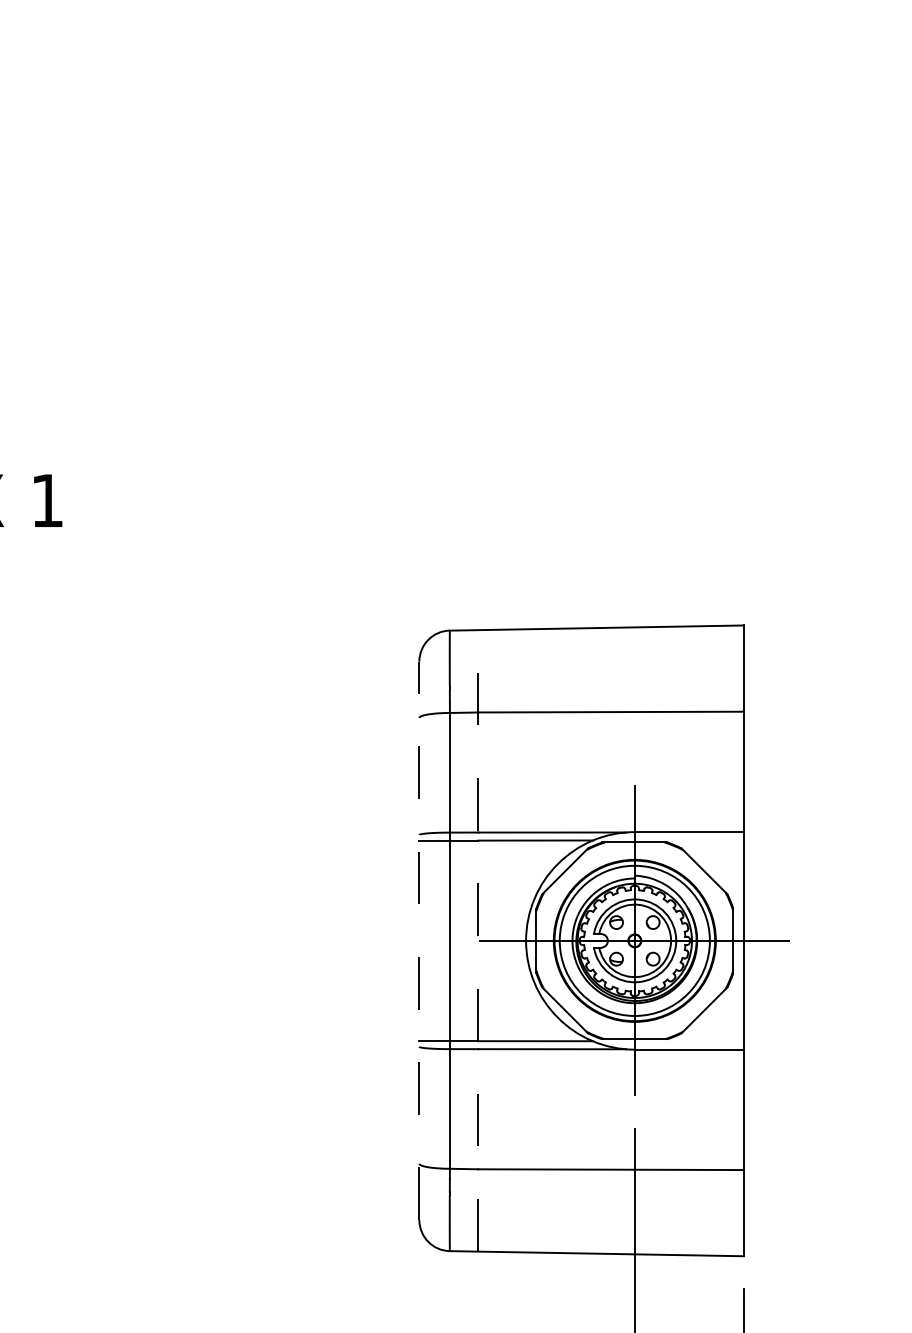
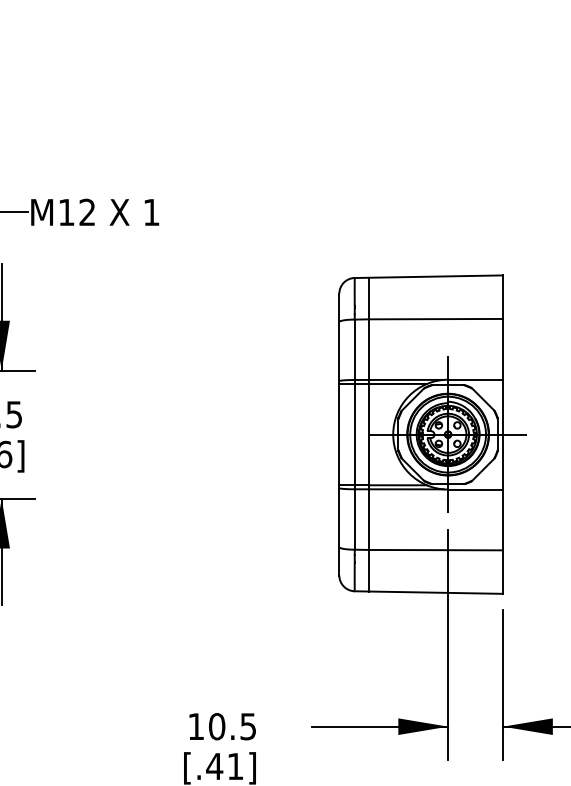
line: (419, 940) -> (339, 434), dashed -> solid
line: (479, 940) -> (369, 434), dashed -> solid

